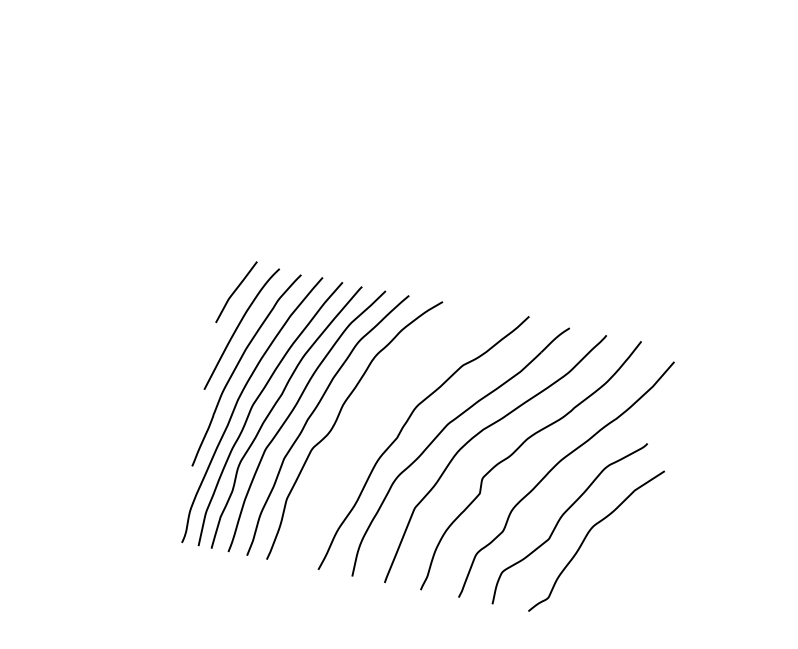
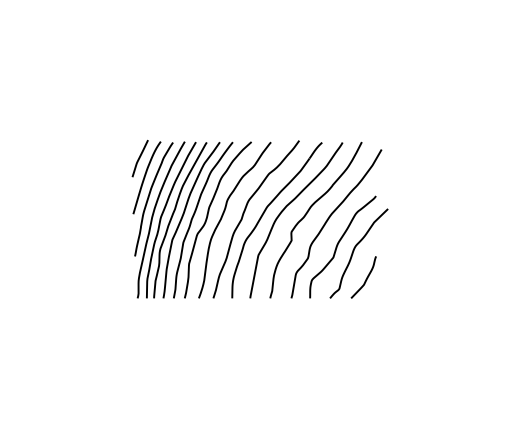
curve: (368, 420) -> (224, 213), added
curve: (598, 590) -> (365, 279), added

